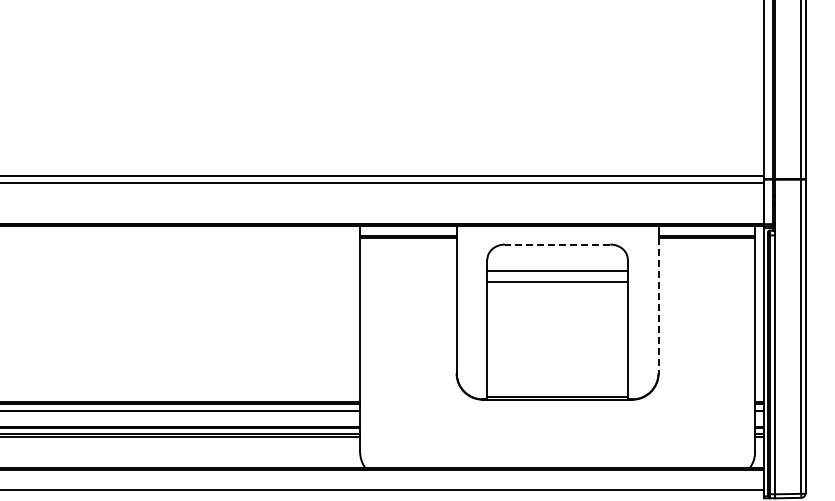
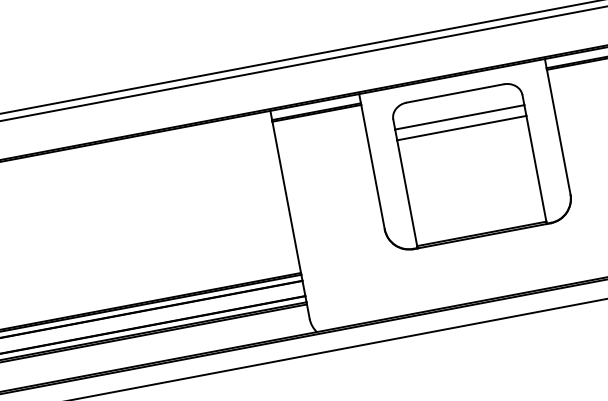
line: (557, 244) -> (455, 93), dashed -> solid
line: (658, 305) -> (558, 131), dashed -> solid

